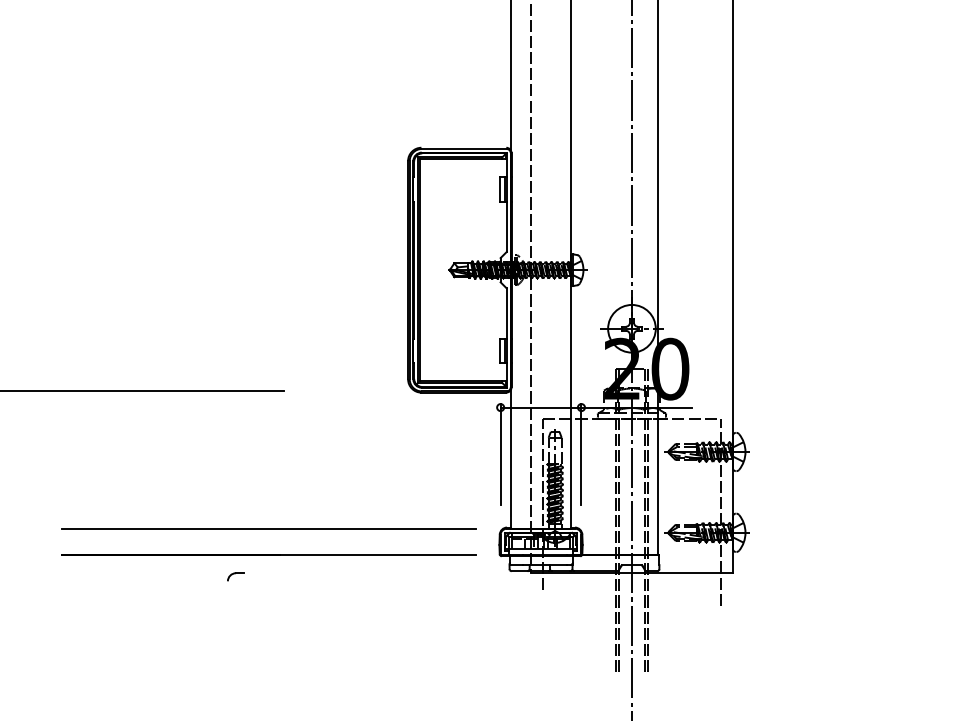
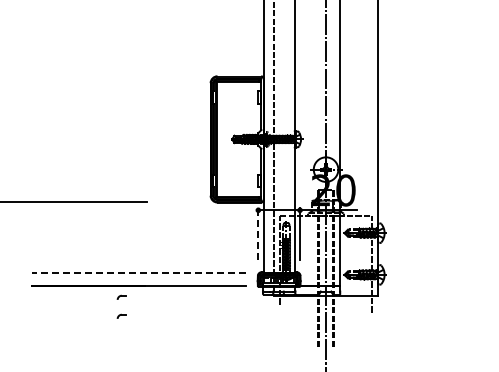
line: (500, 452) -> (258, 233), solid -> dashed
line: (270, 528) -> (139, 272), solid -> dashed
part: (235, 611) -> (121, 315), added

